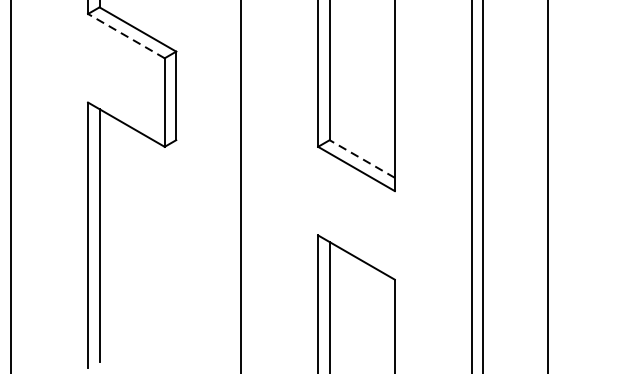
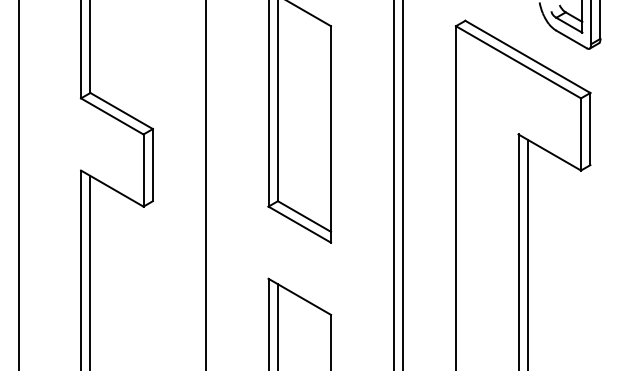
line: (125, 36) -> (111, 116), dashed -> solid
line: (362, 158) -> (304, 216), dashed -> solid

